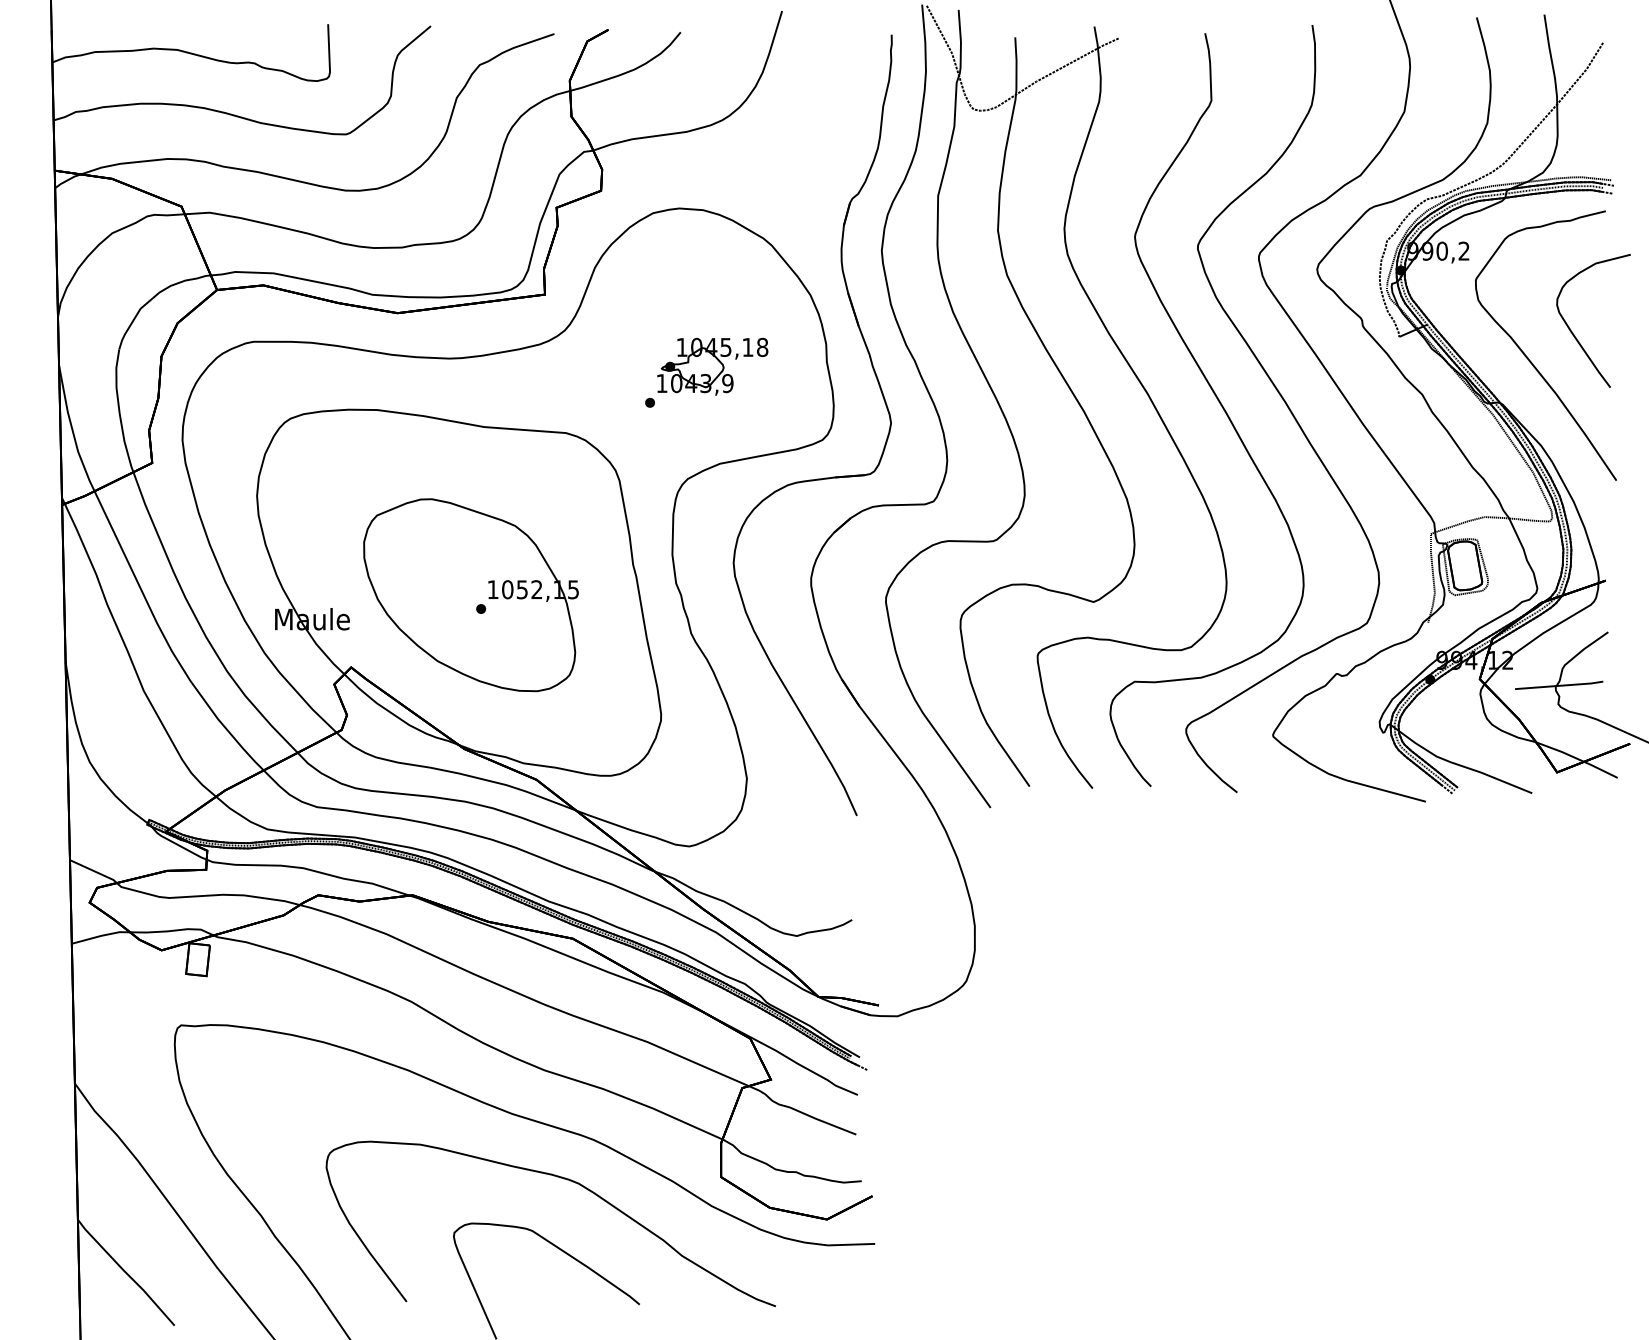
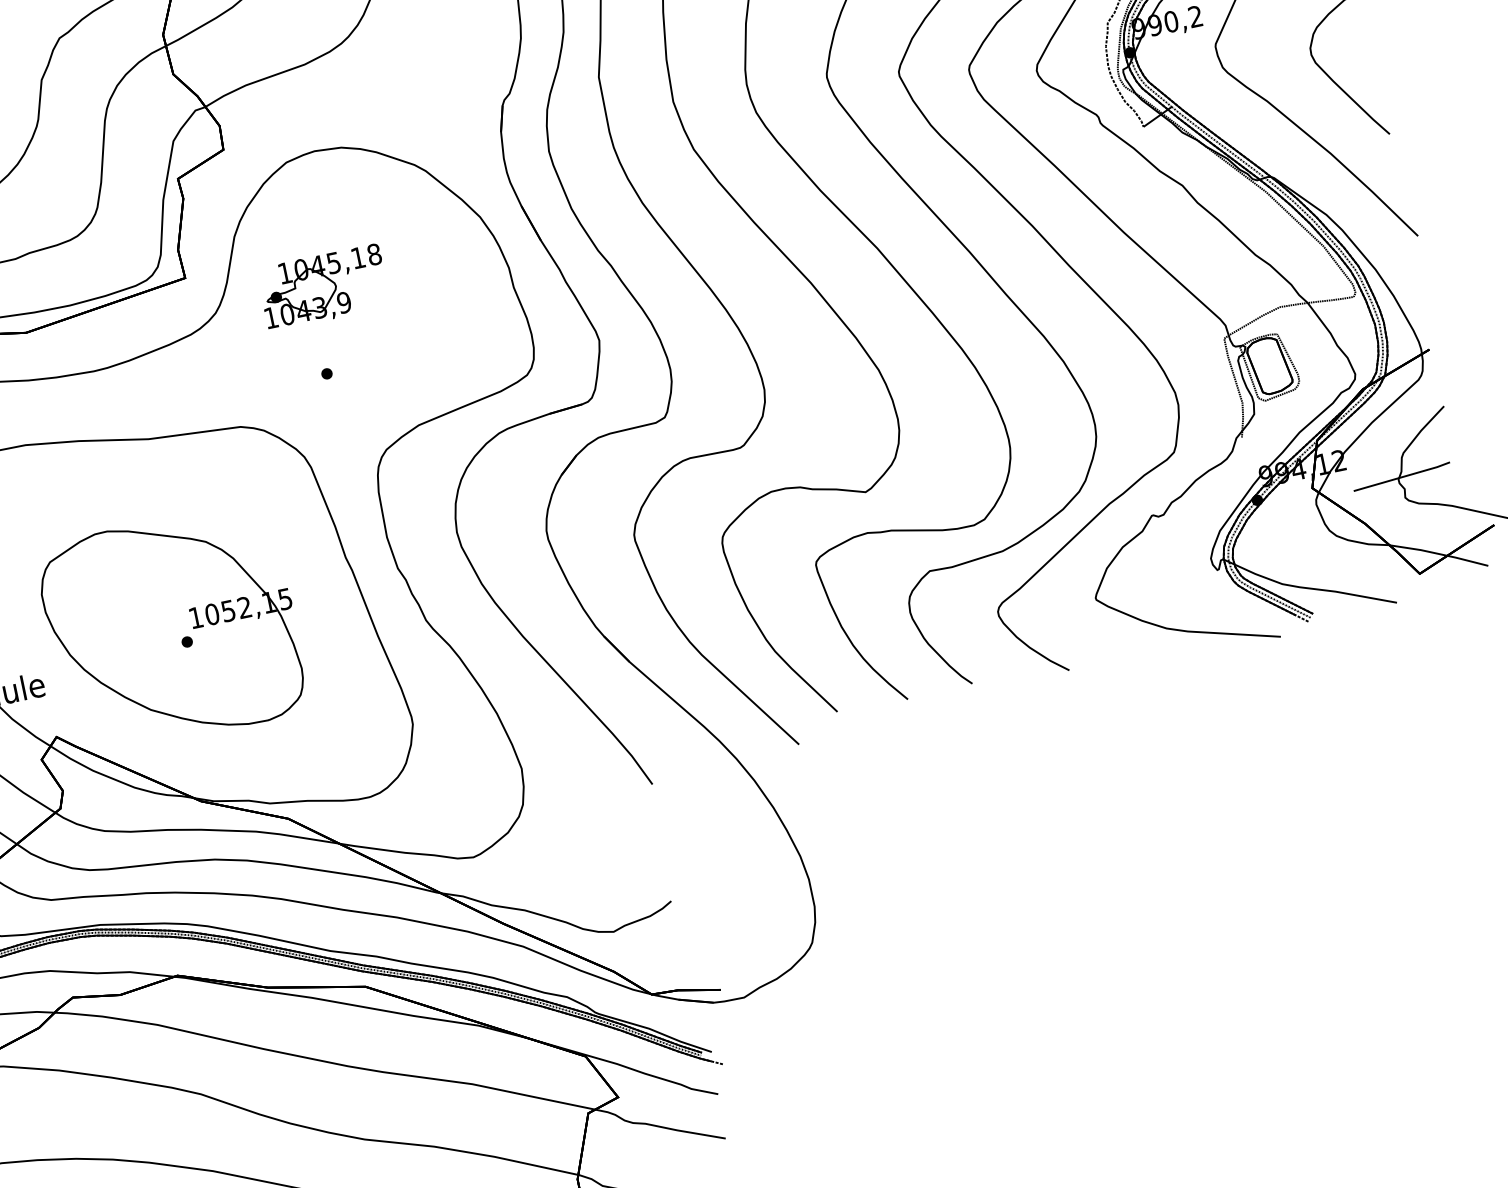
part: (712, 366) -> (323, 287), moved

